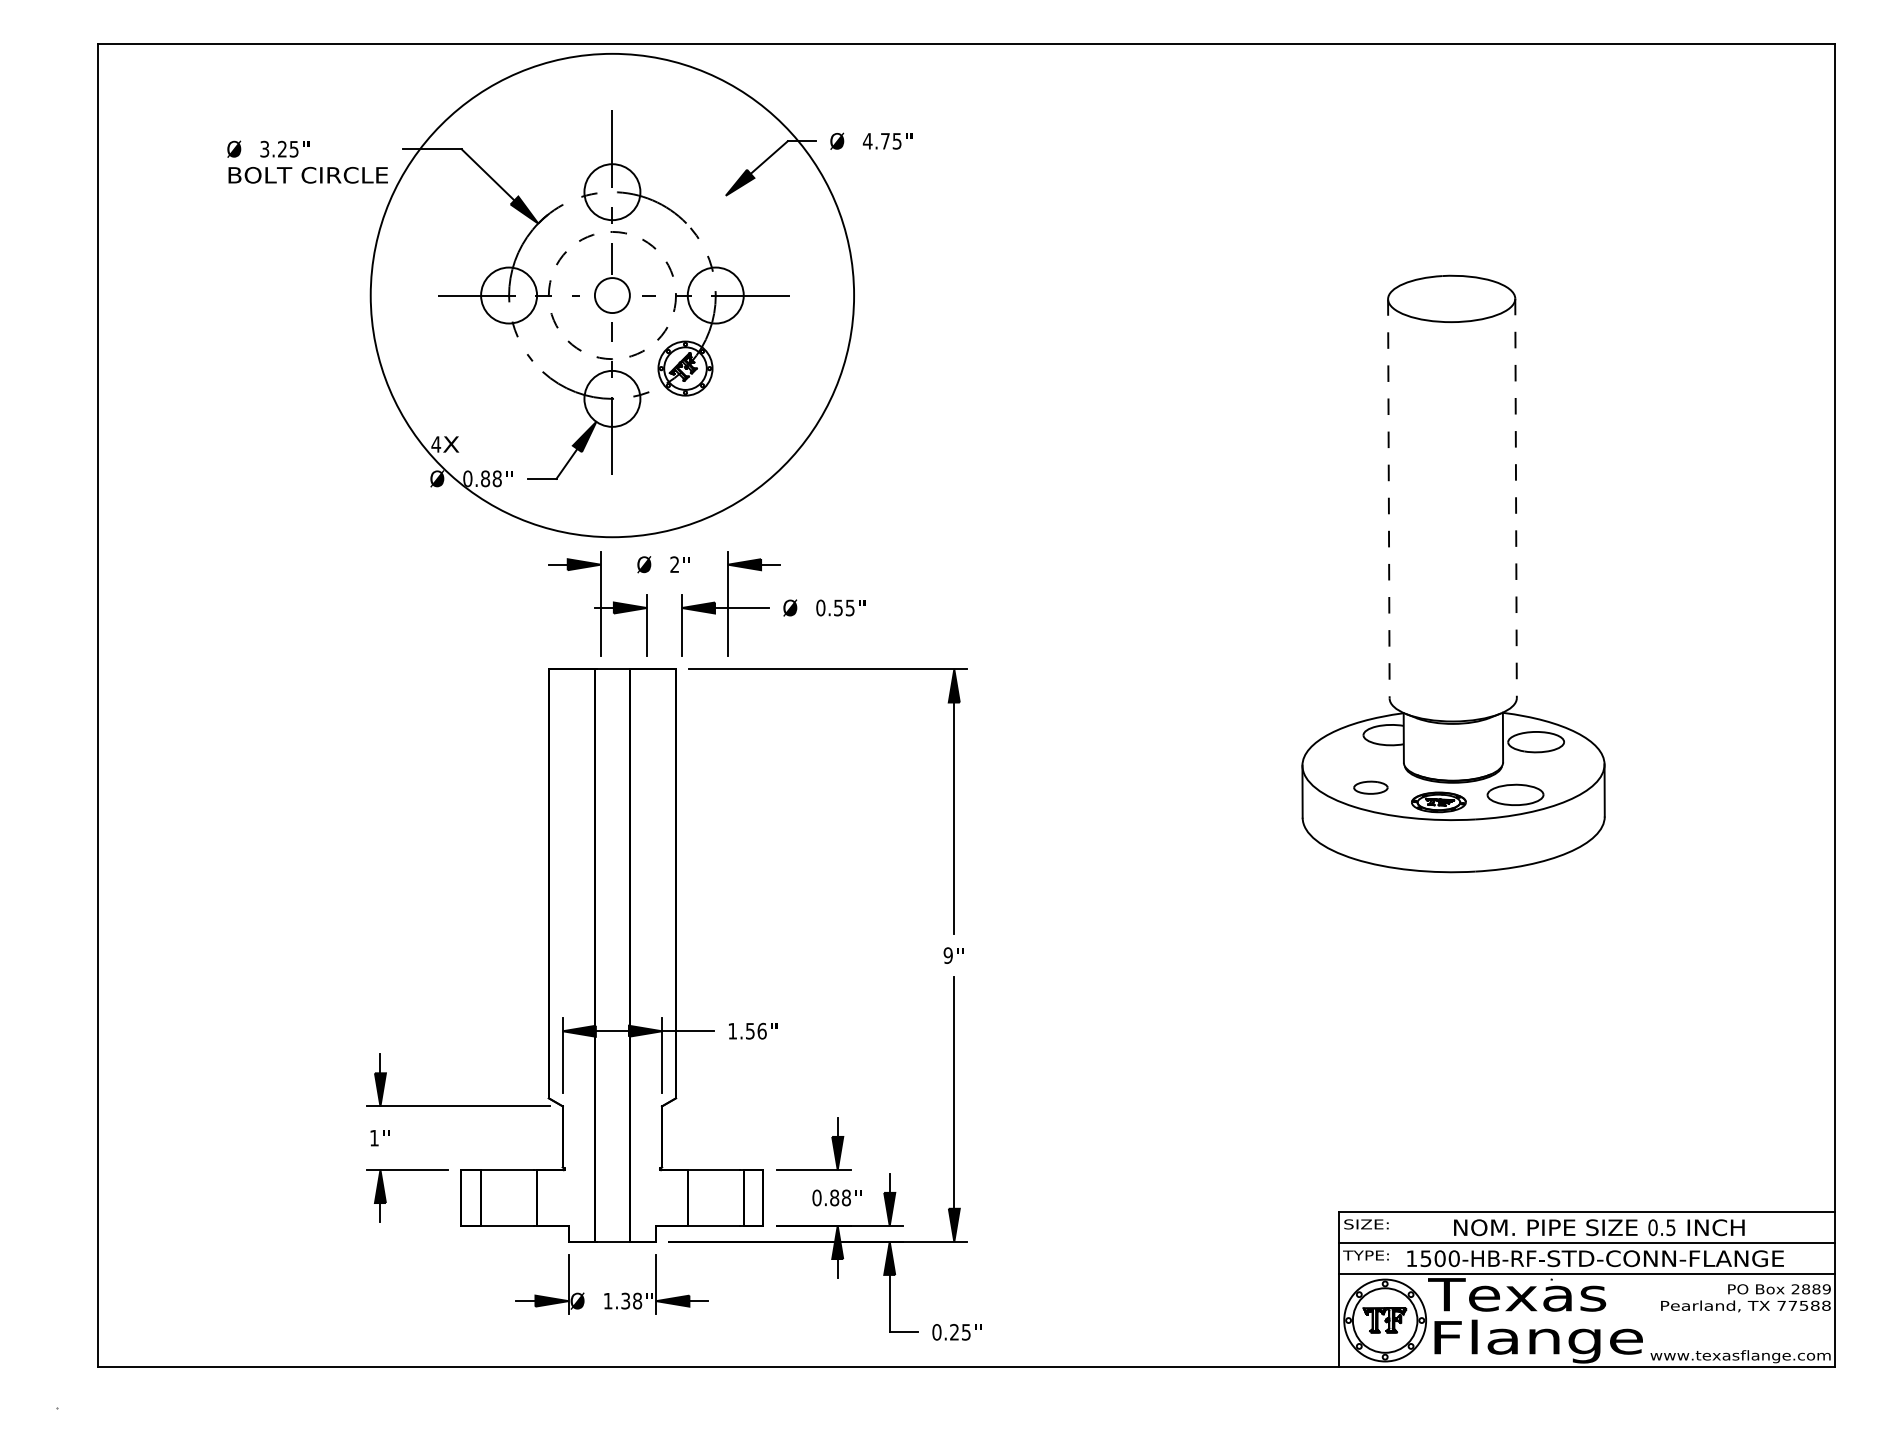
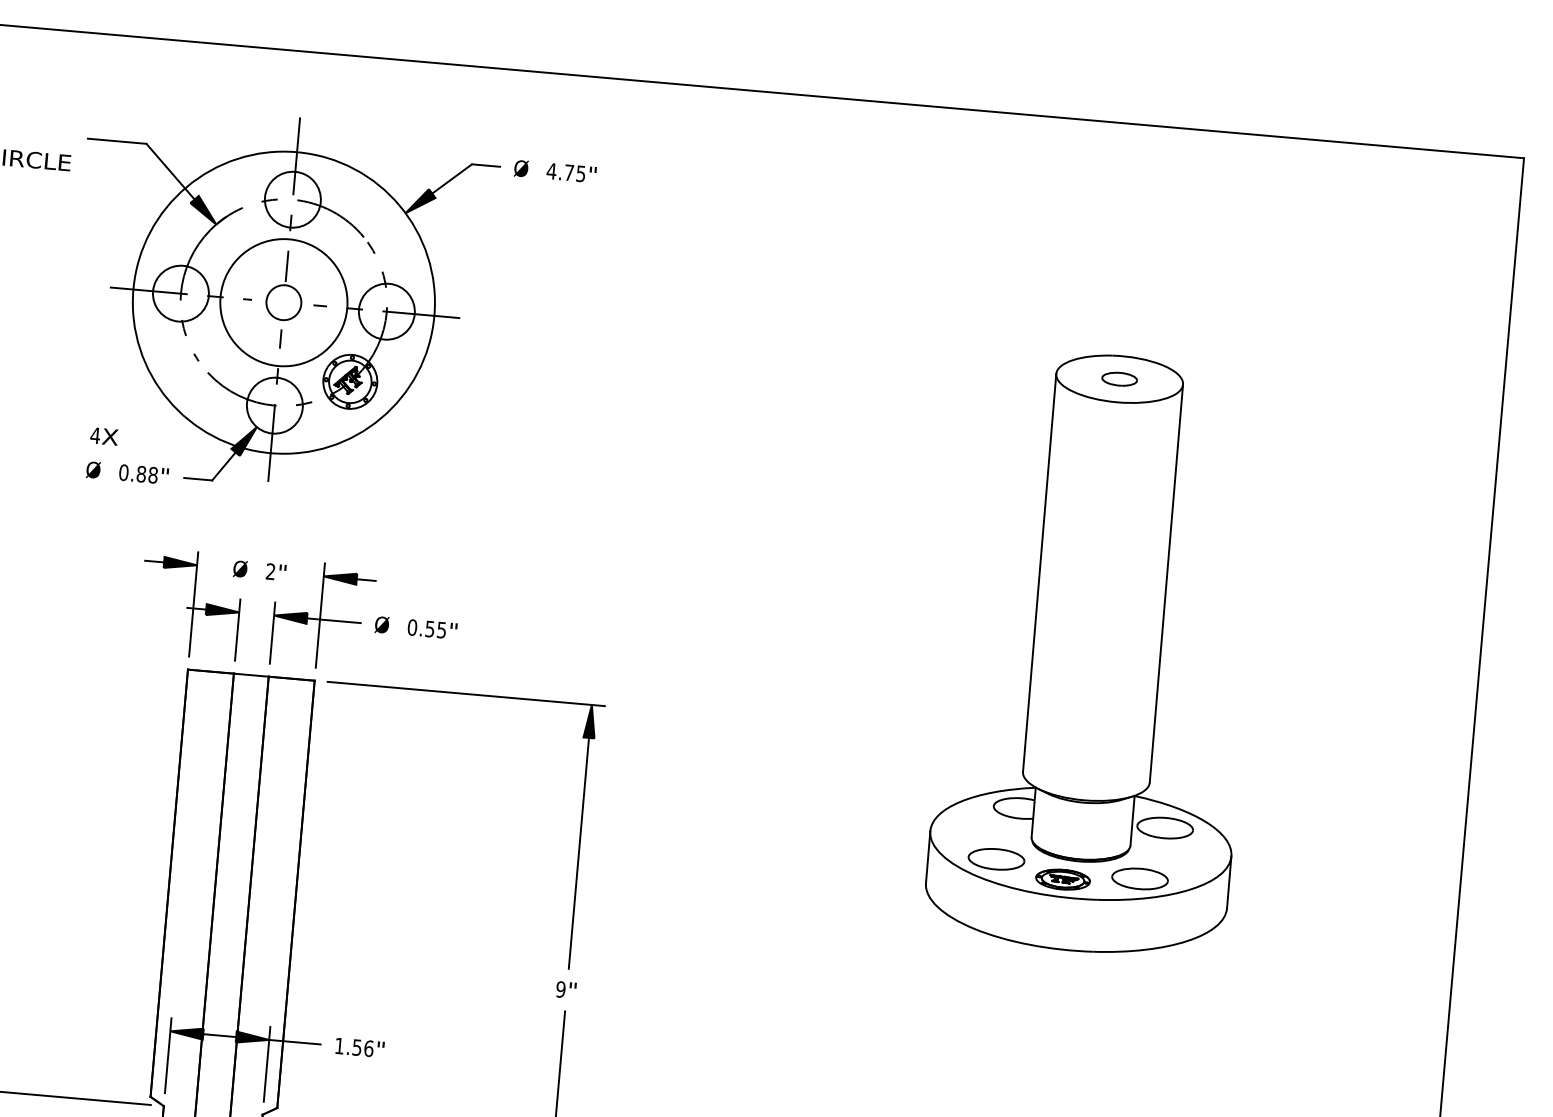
circle: (612, 295) -> (283, 302), dashed -> solid
circle: (612, 295) -> (283, 302), size x0.62
part: (1451, 298) -> (1119, 378), added
line: (1388, 498) -> (1039, 572), dashed -> solid
line: (1516, 498) -> (1166, 583), dashed -> solid
part: (706, 603) -> (298, 613), moved
part: (1370, 787) -> (996, 858), size x1.67

